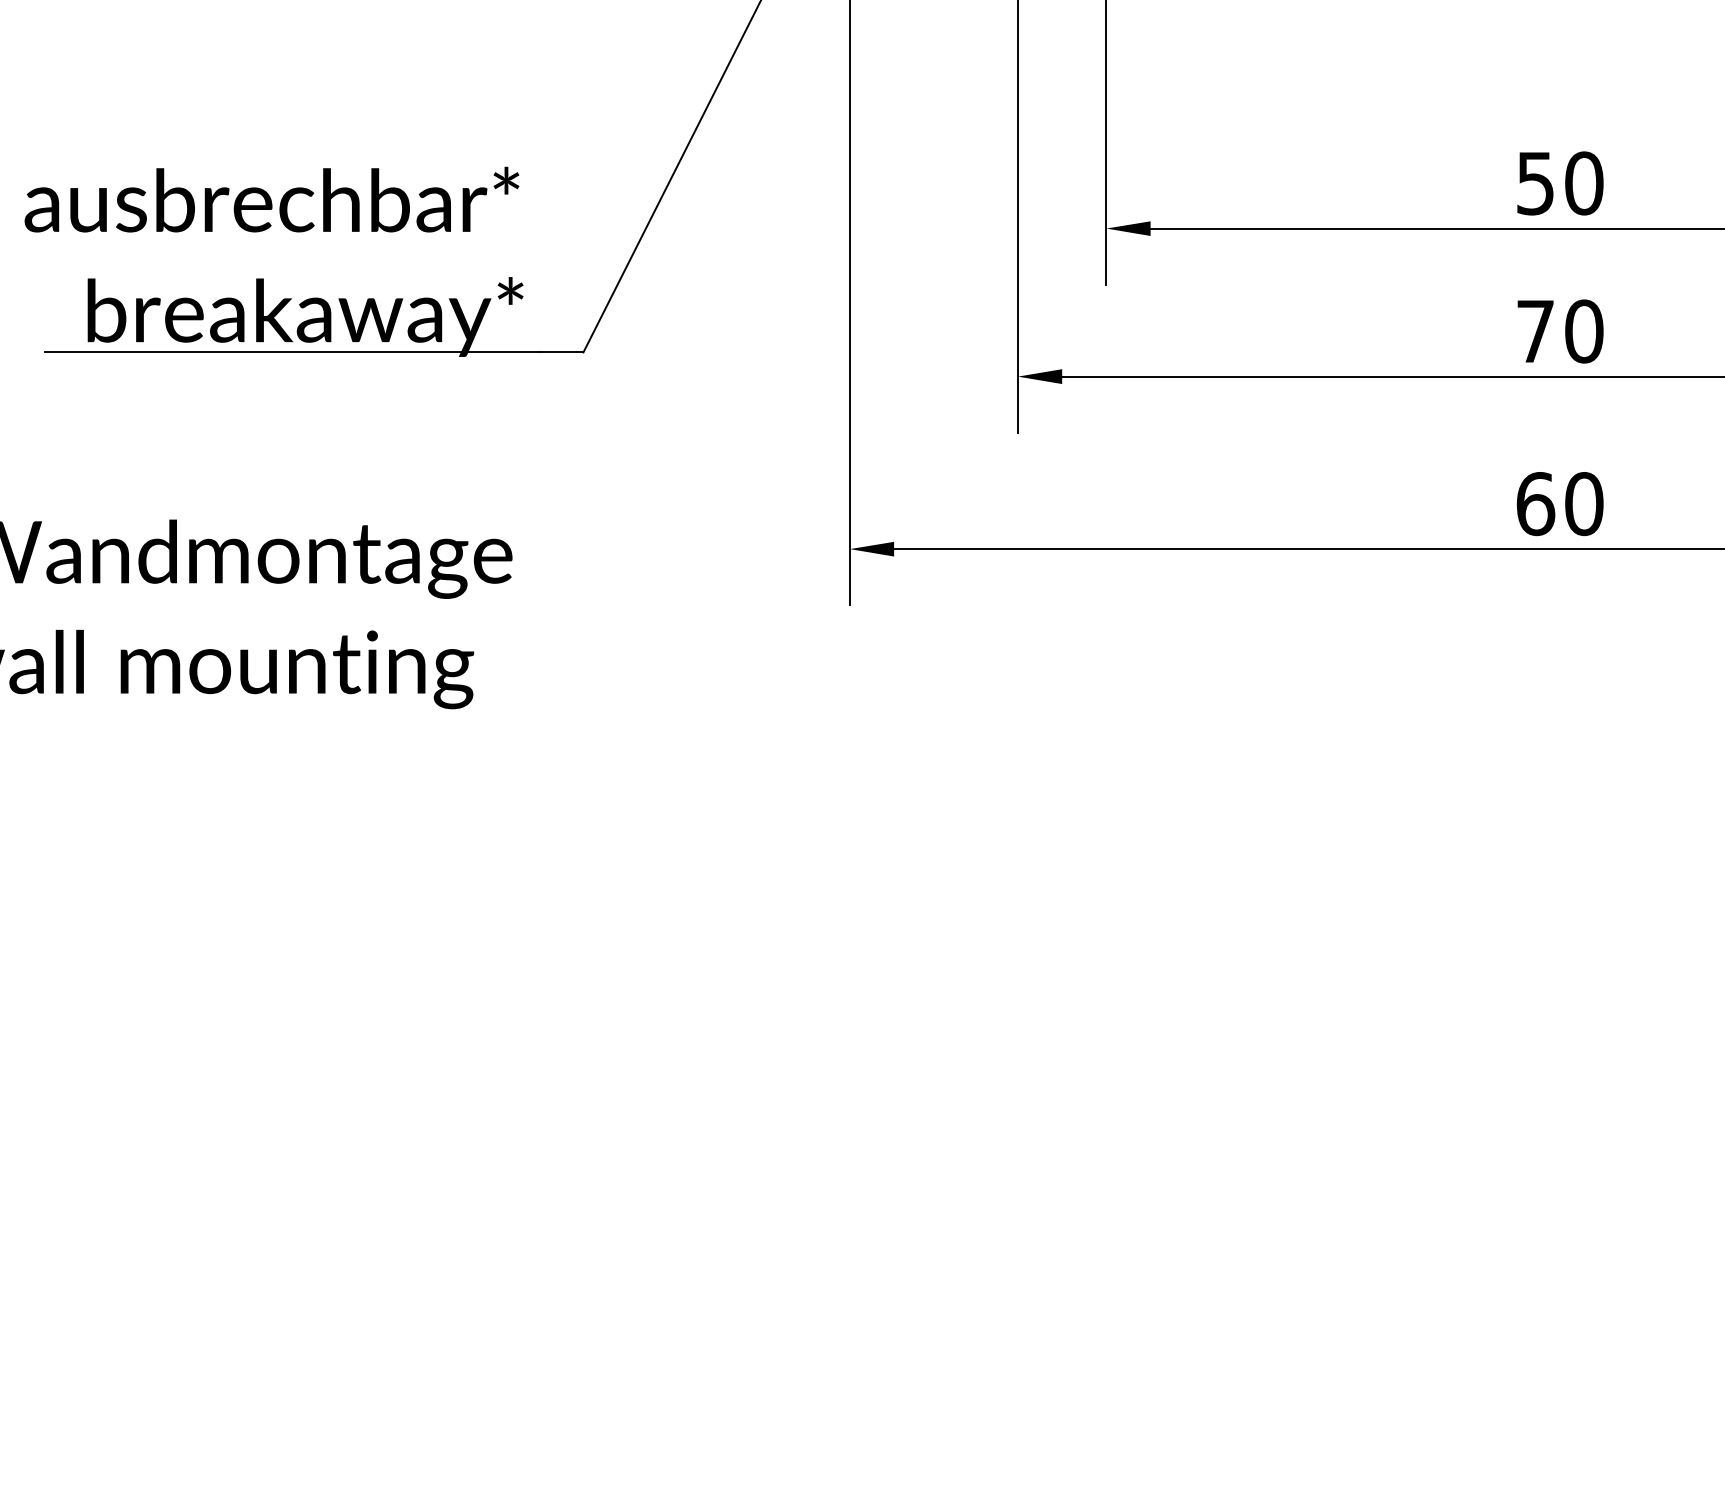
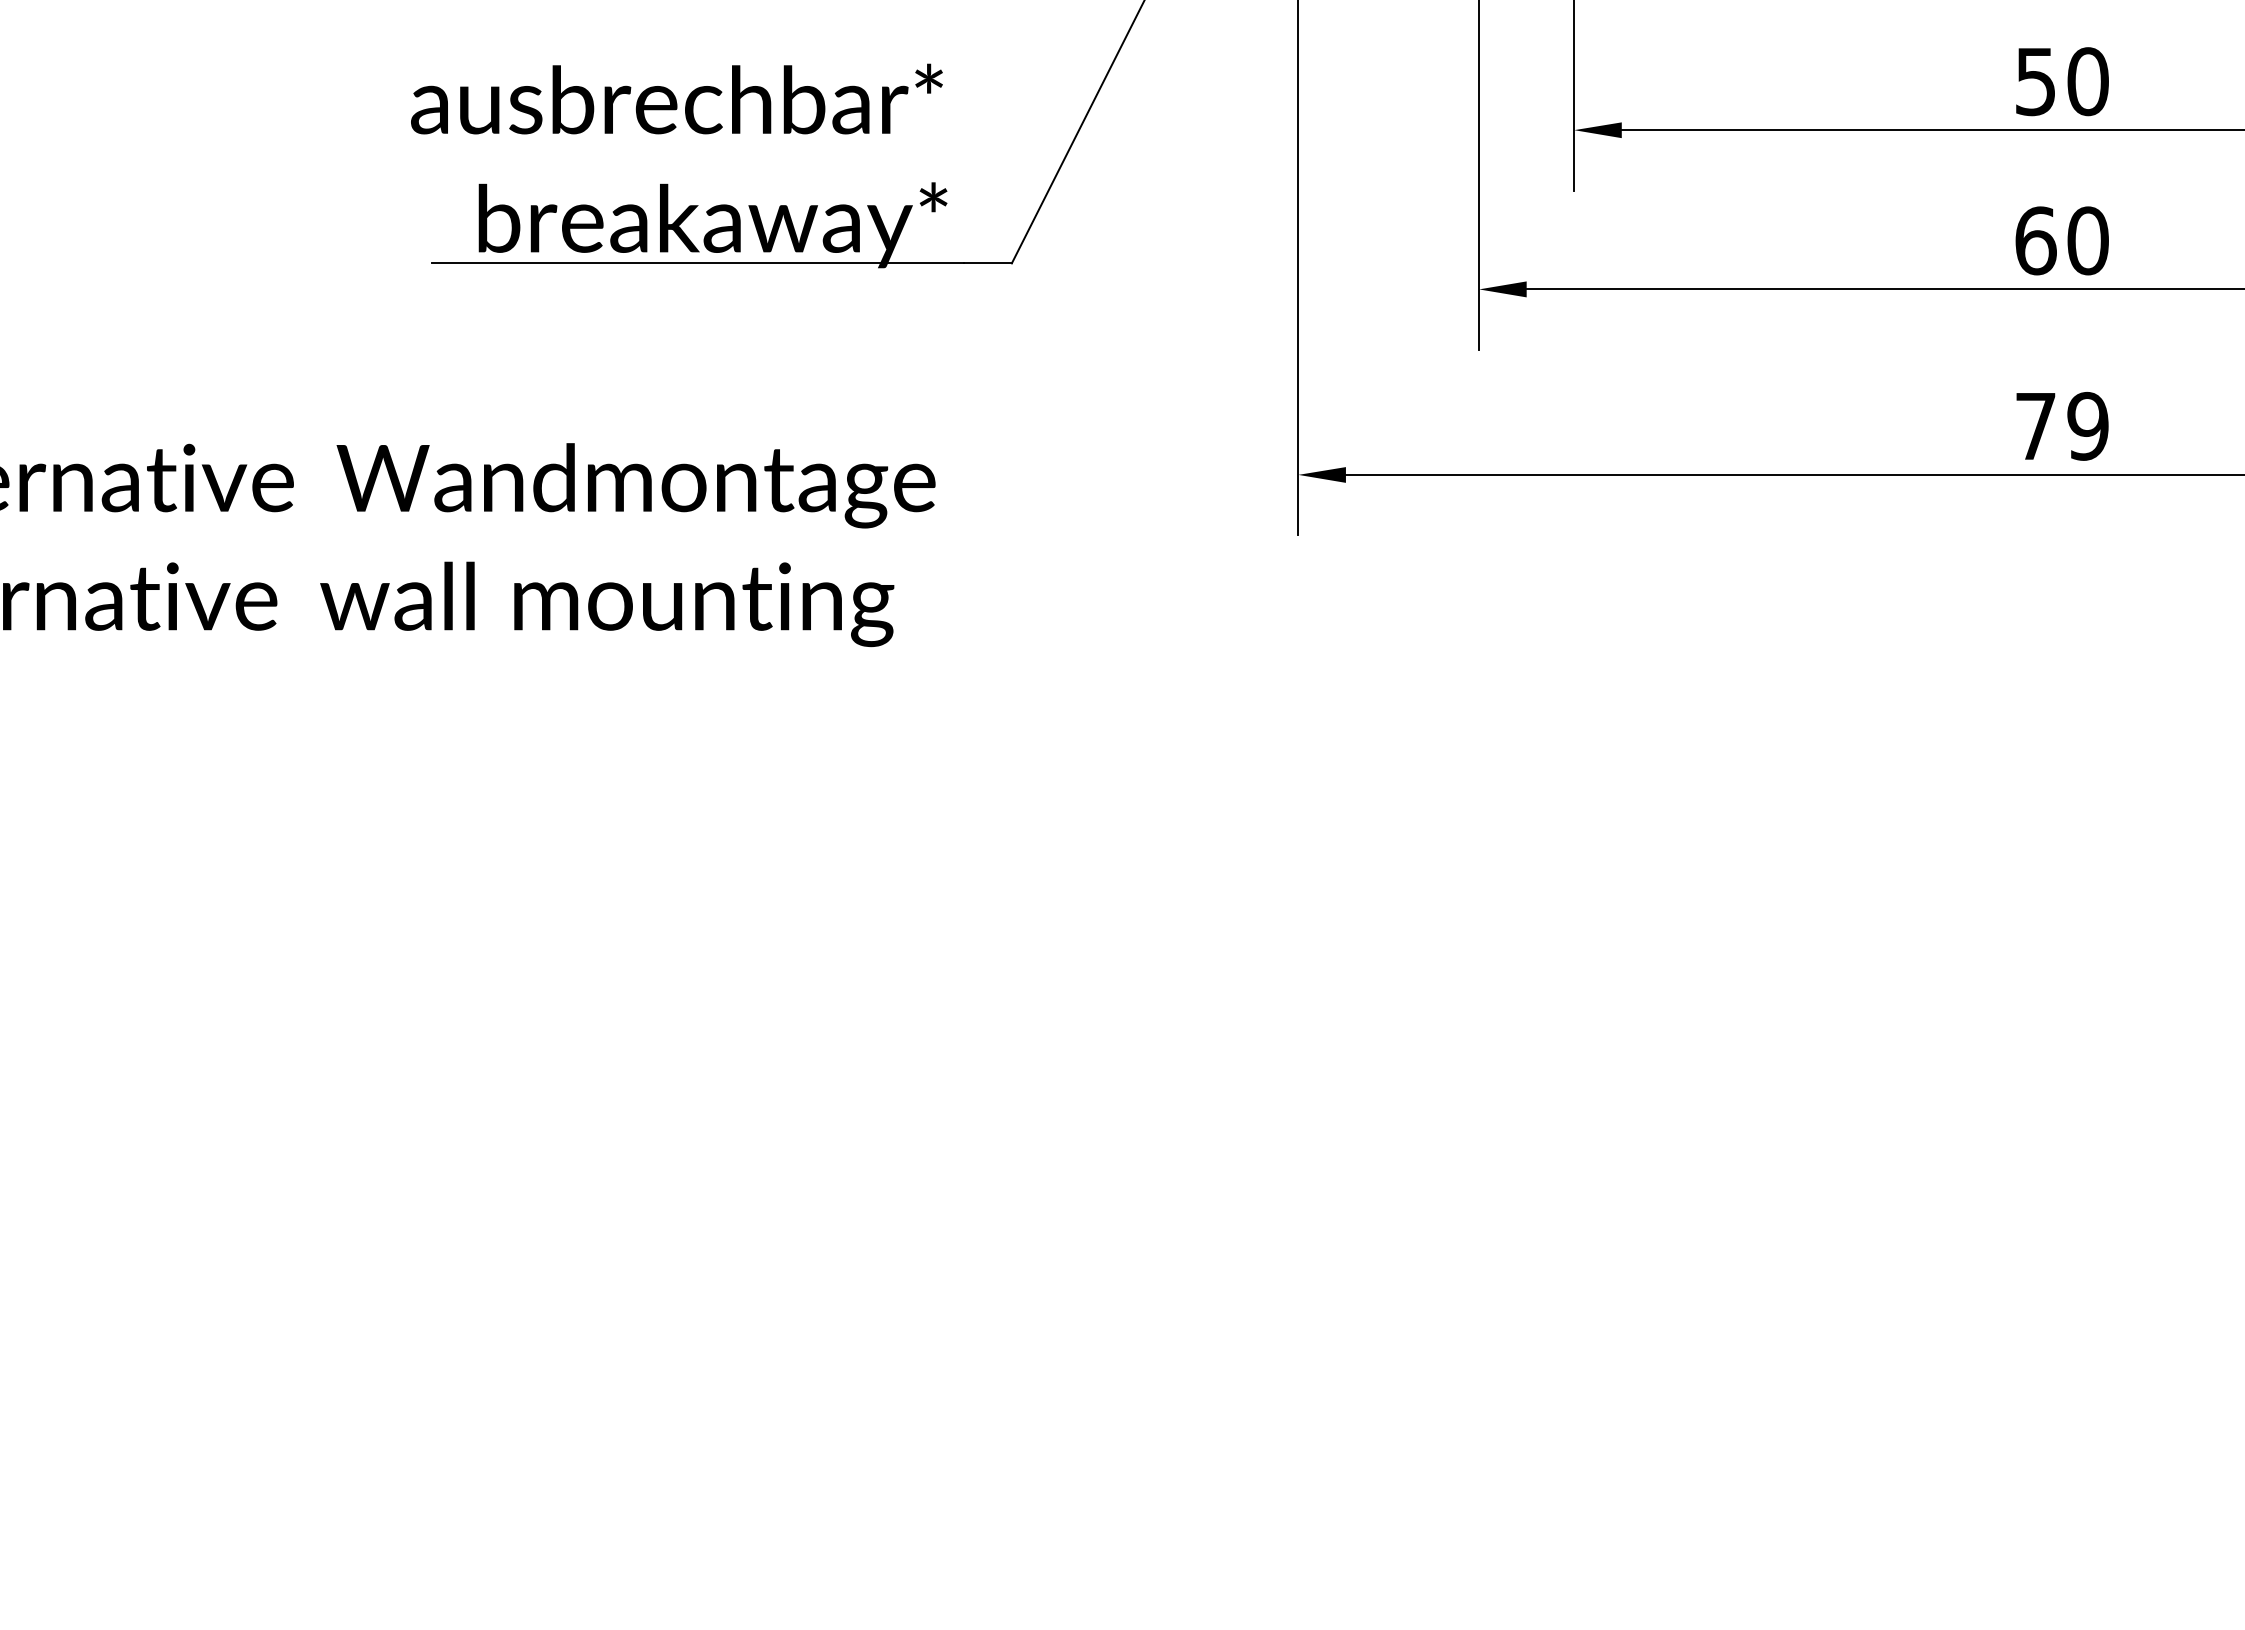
text: (1535, 331) -> (2035, 240), 70 -> 60
text: (1559, 503) -> (2061, 425), 60 -> 79

